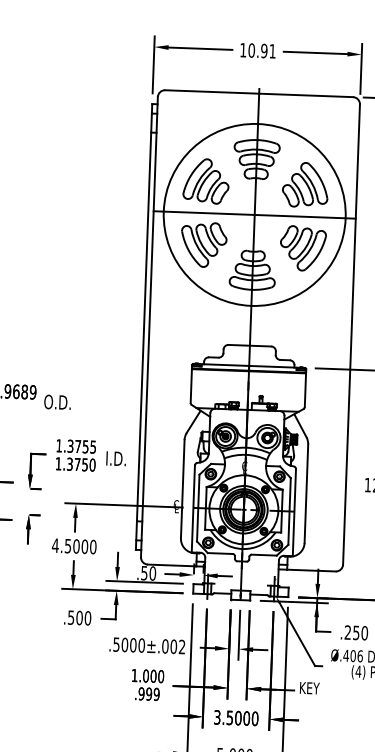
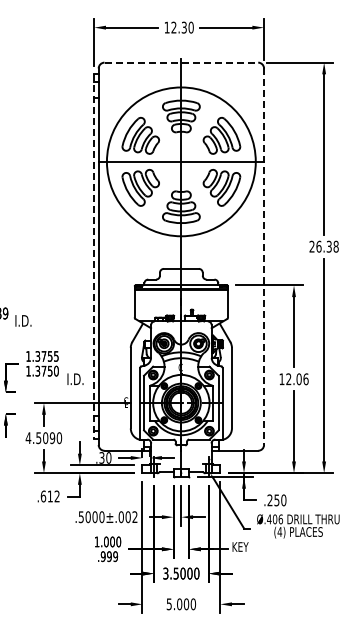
text: (262, 50) -> (182, 27), 10.91 -> 12.30
line: (259, 93) -> (181, 62), solid -> dashed
line: (144, 327) -> (94, 257), solid -> dashed
line: (352, 335) -> (264, 257), solid -> dashed
text: (57, 401) -> (25, 320), O.D. -> I.D.
text: (116, 457) -> (75, 378), moved
text: (84, 547) -> (52, 438), 4.5000 -> 4.5090
text: (143, 572) -> (101, 457), .50 -> .30
text: (78, 617) -> (49, 496), .500 -> .612

